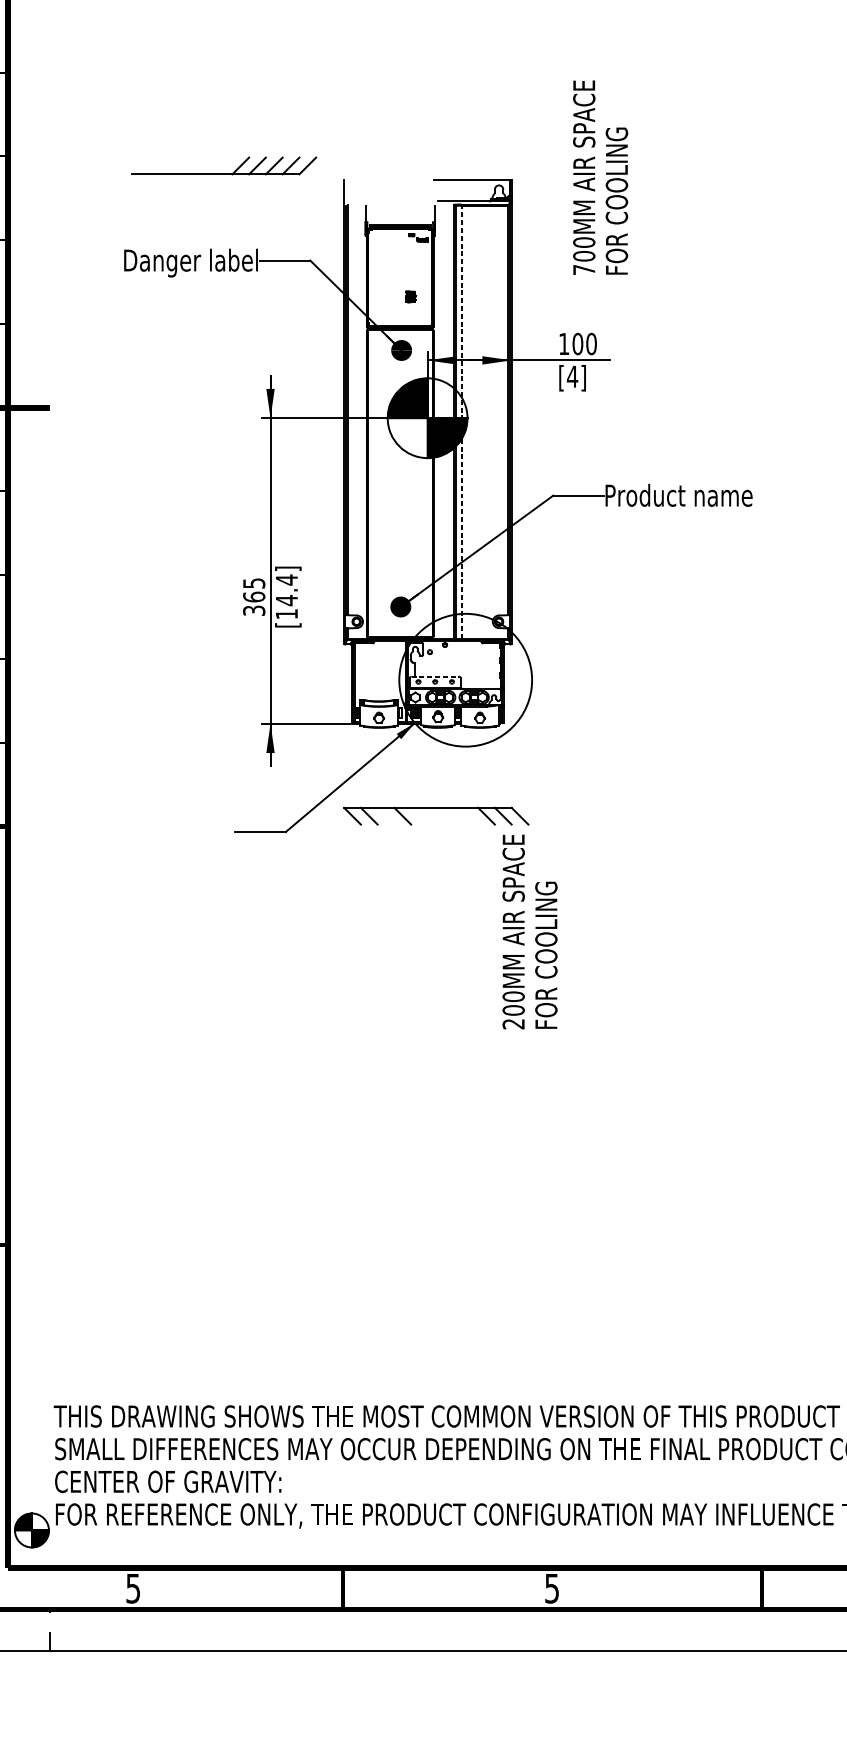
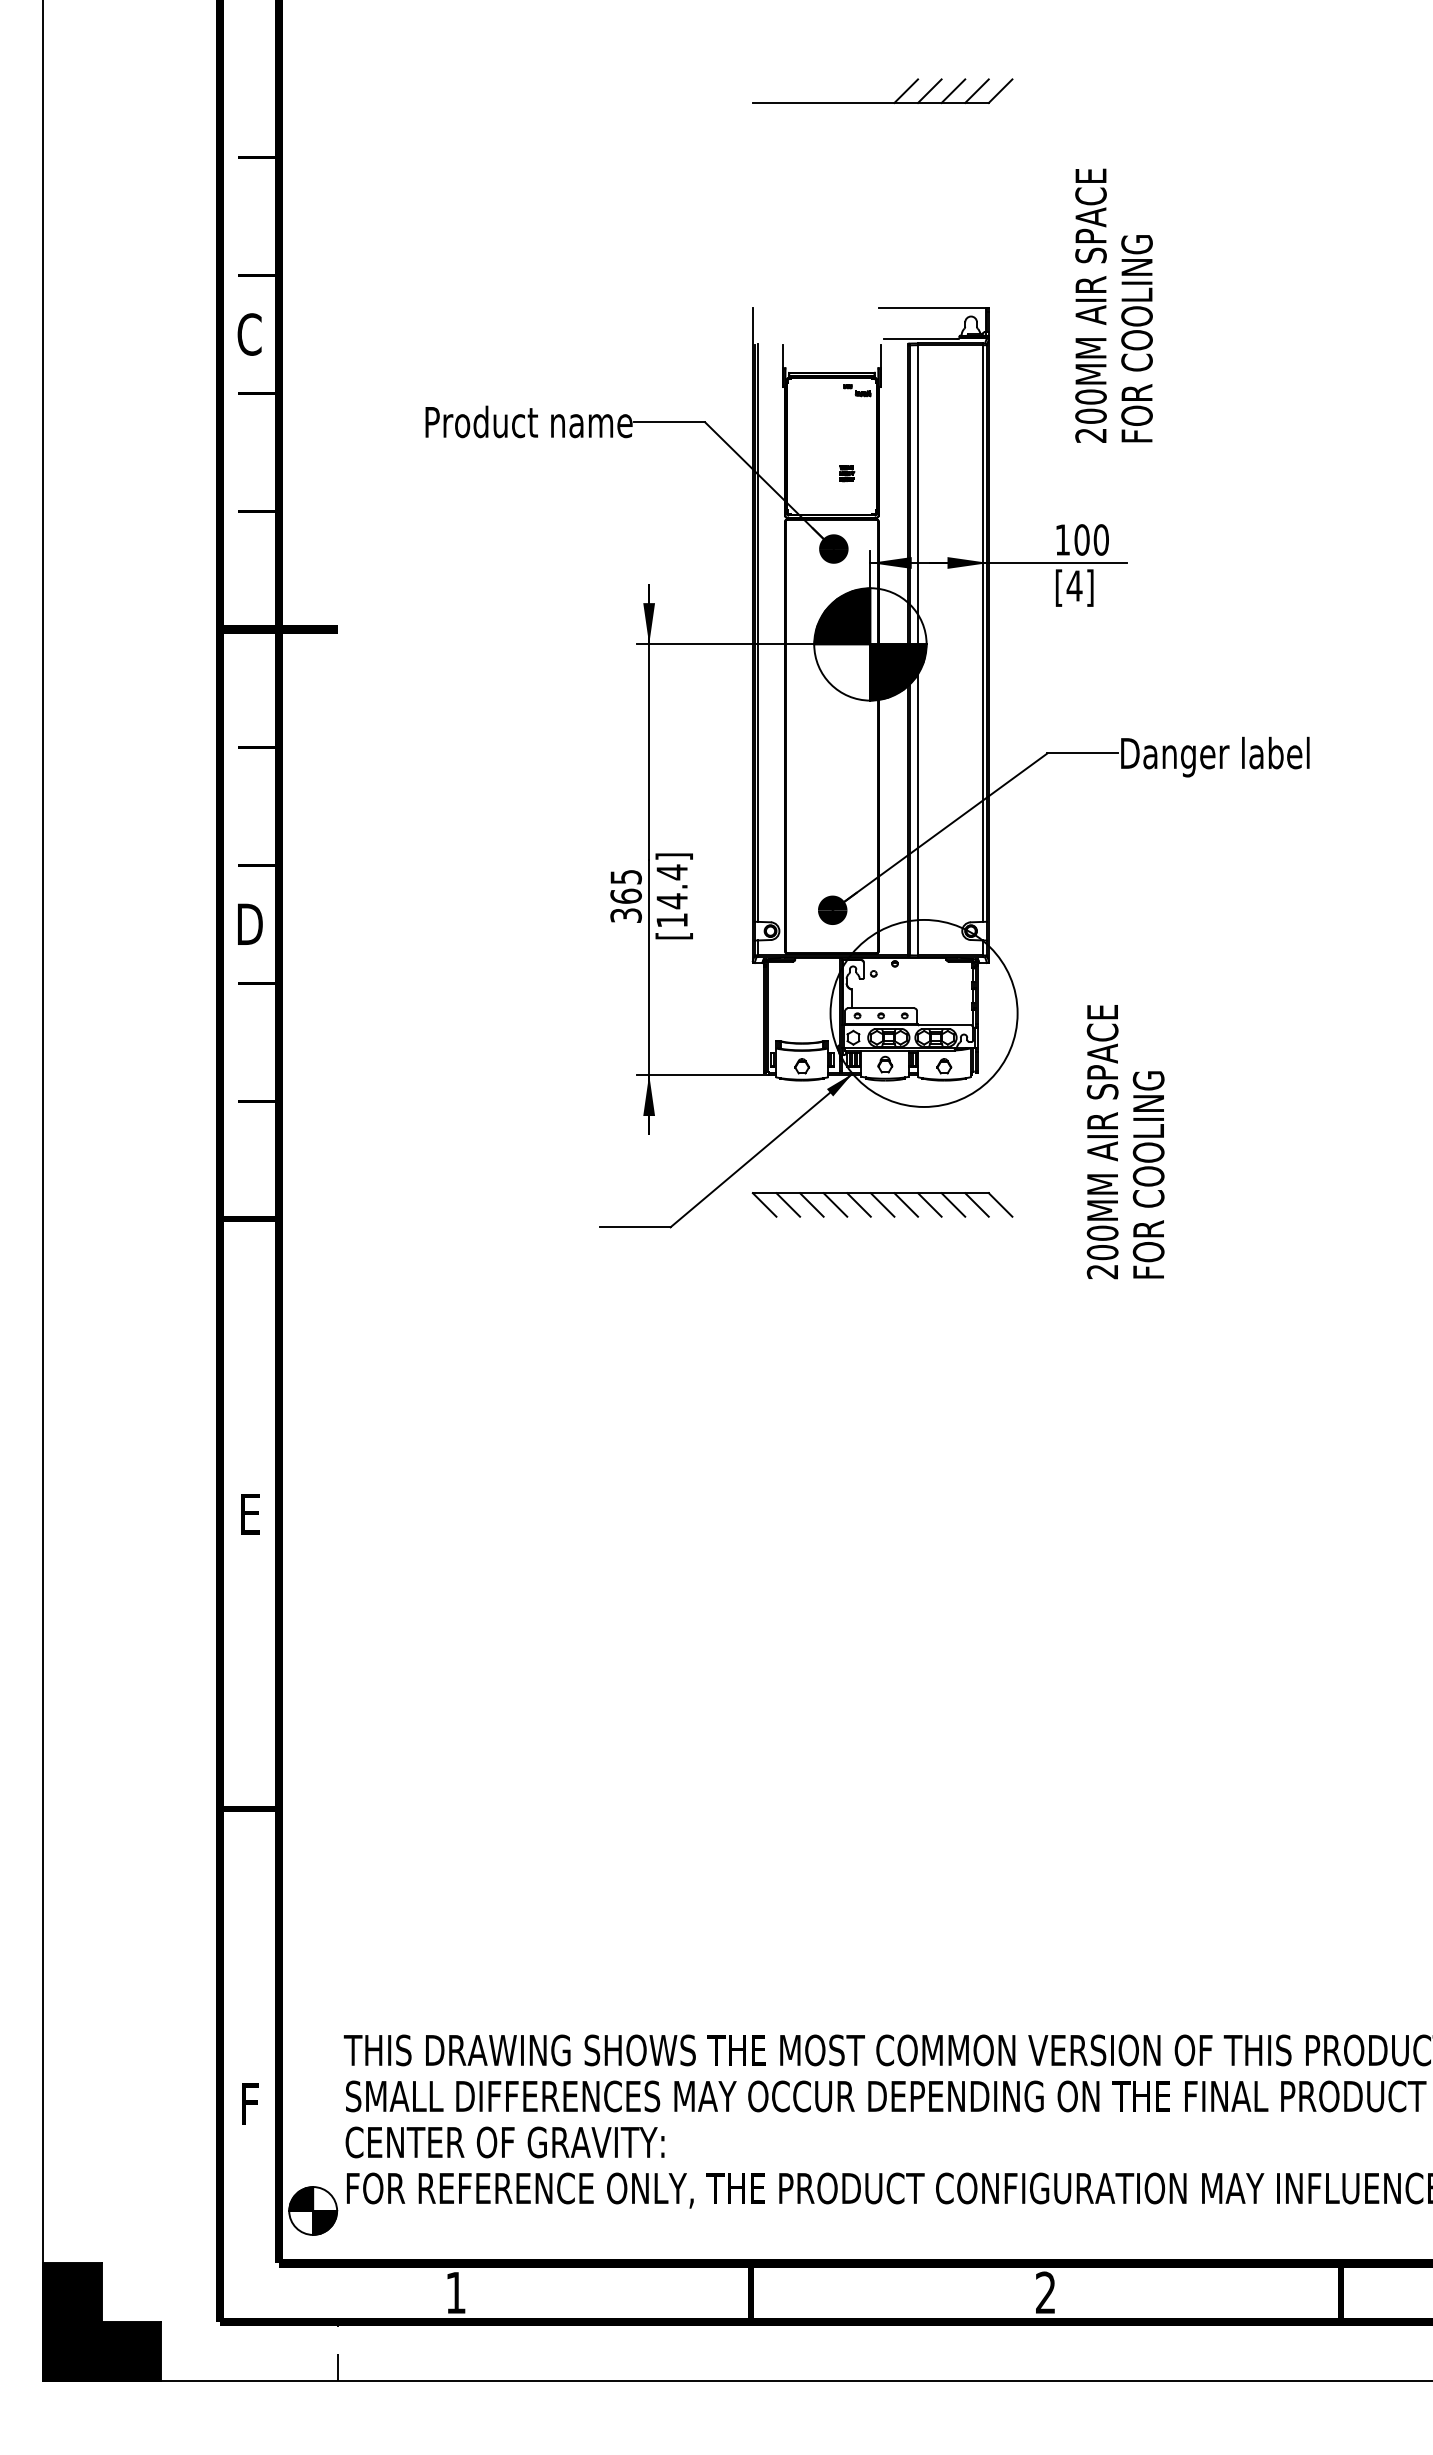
part: (223, 174) -> (882, 102), moved
text: (184, 262) -> (528, 425), Danger label -> Product name
text: (583, 269) -> (1090, 435), 700MM -> 200MM
line: (461, 422) -> (918, 650), dashed -> solid
text: (680, 497) -> (1226, 756), Product name -> Danger label
line: (435, 676) -> (881, 1008), dashed -> solid
line: (385, 815) -> (811, 1204), added
line: (419, 815) -> (858, 1204), added
line: (436, 815) -> (882, 1204), added
line: (453, 815) -> (906, 1204), added
line: (469, 815) -> (929, 1204), added
text: (529, 932) -> (1125, 1142), moved
text: (551, 1588) -> (1045, 2292), 5 -> 2
text: (133, 1589) -> (455, 2293), 5 -> 1

